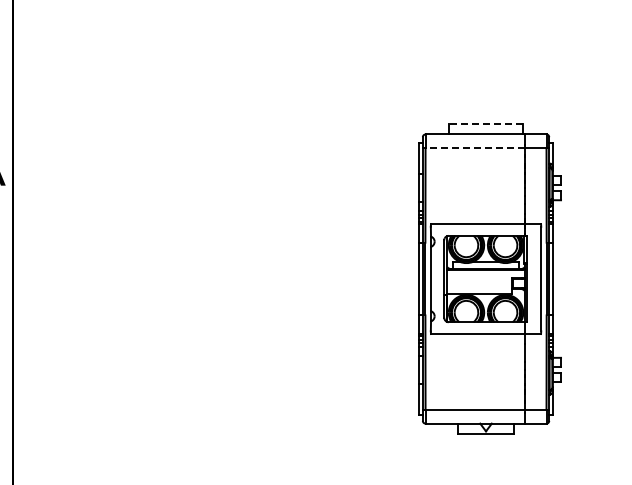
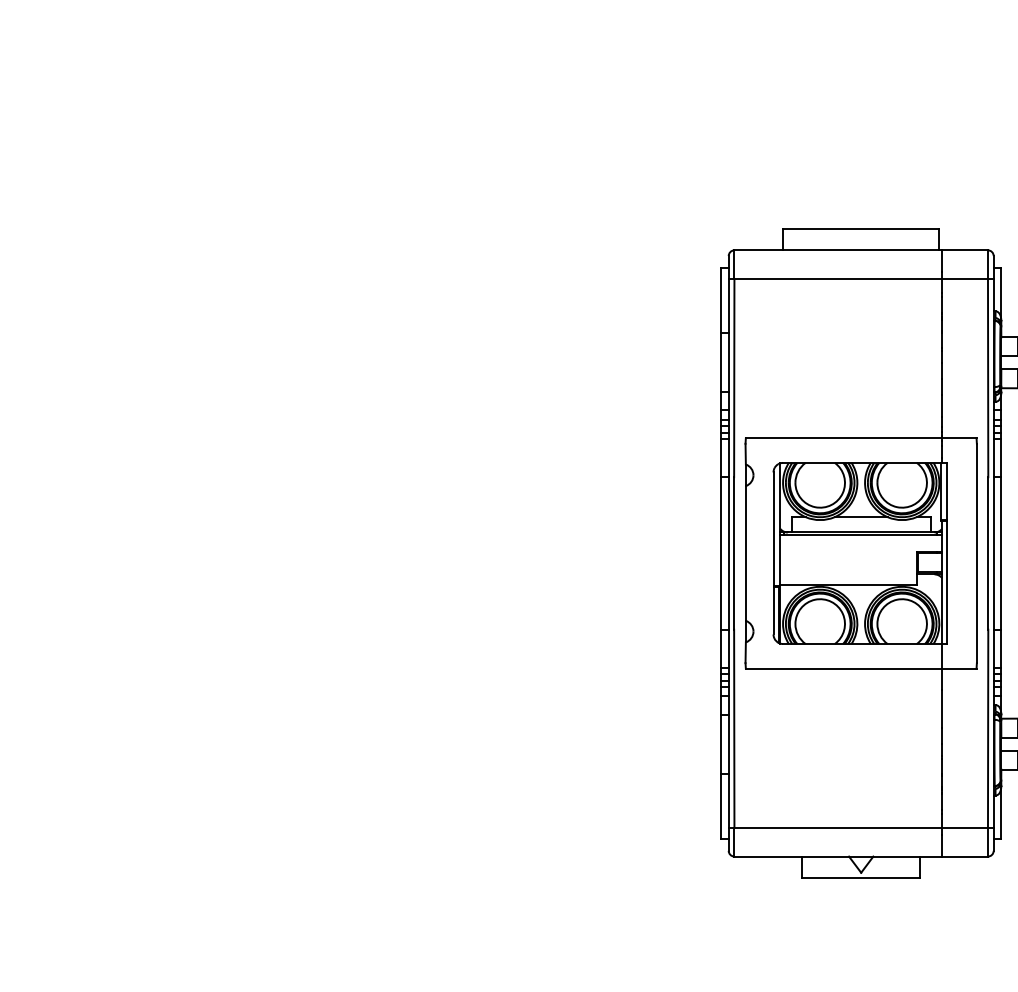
line: (485, 124) -> (860, 229), dashed -> solid
line: (475, 148) -> (839, 279), dashed -> solid

